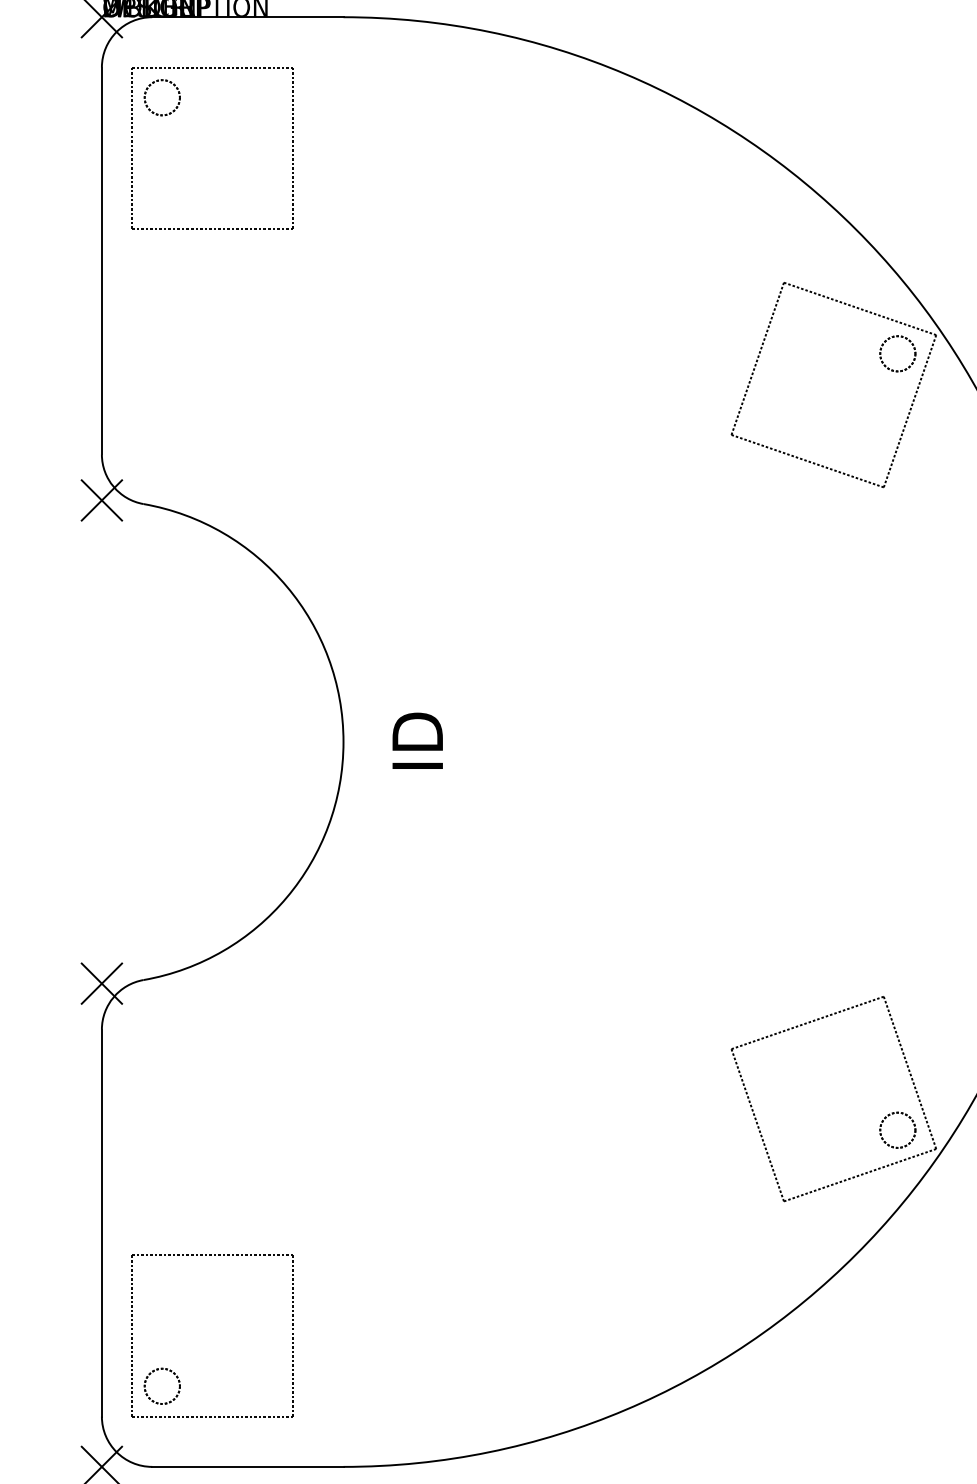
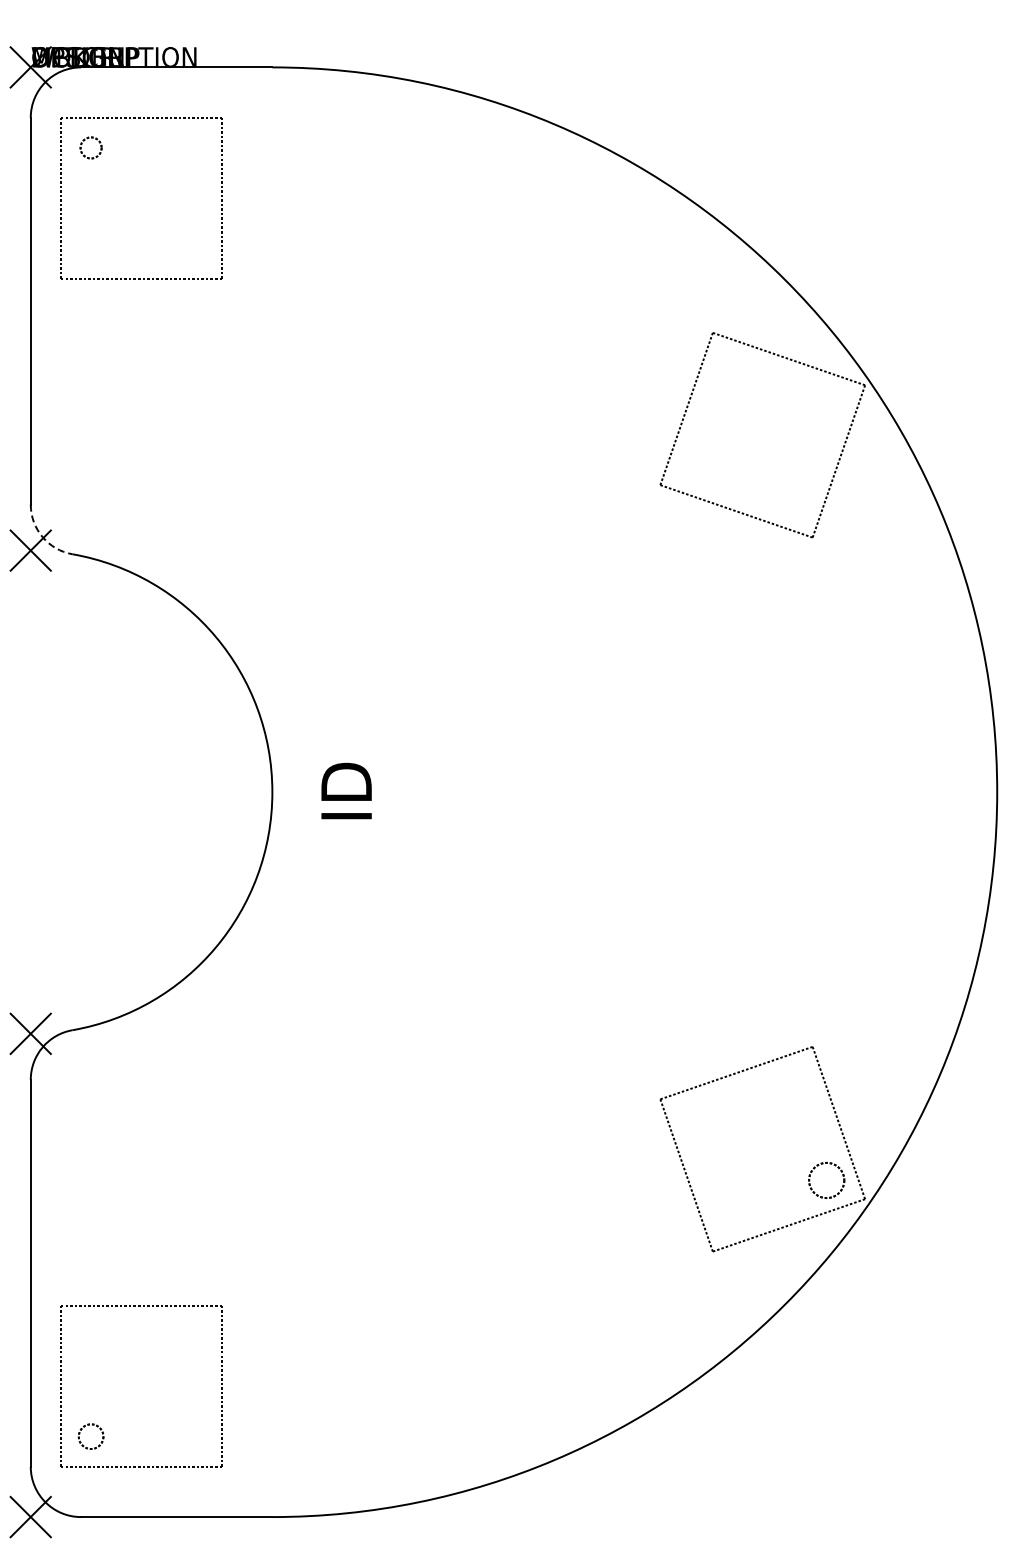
circle: (161, 97) -> (90, 147), size x0.6
circle: (897, 353) -> (826, 403), removed
arc: (113, 487) -> (42, 537), solid -> dashed
circle: (161, 1386) -> (90, 1436), size x0.7

